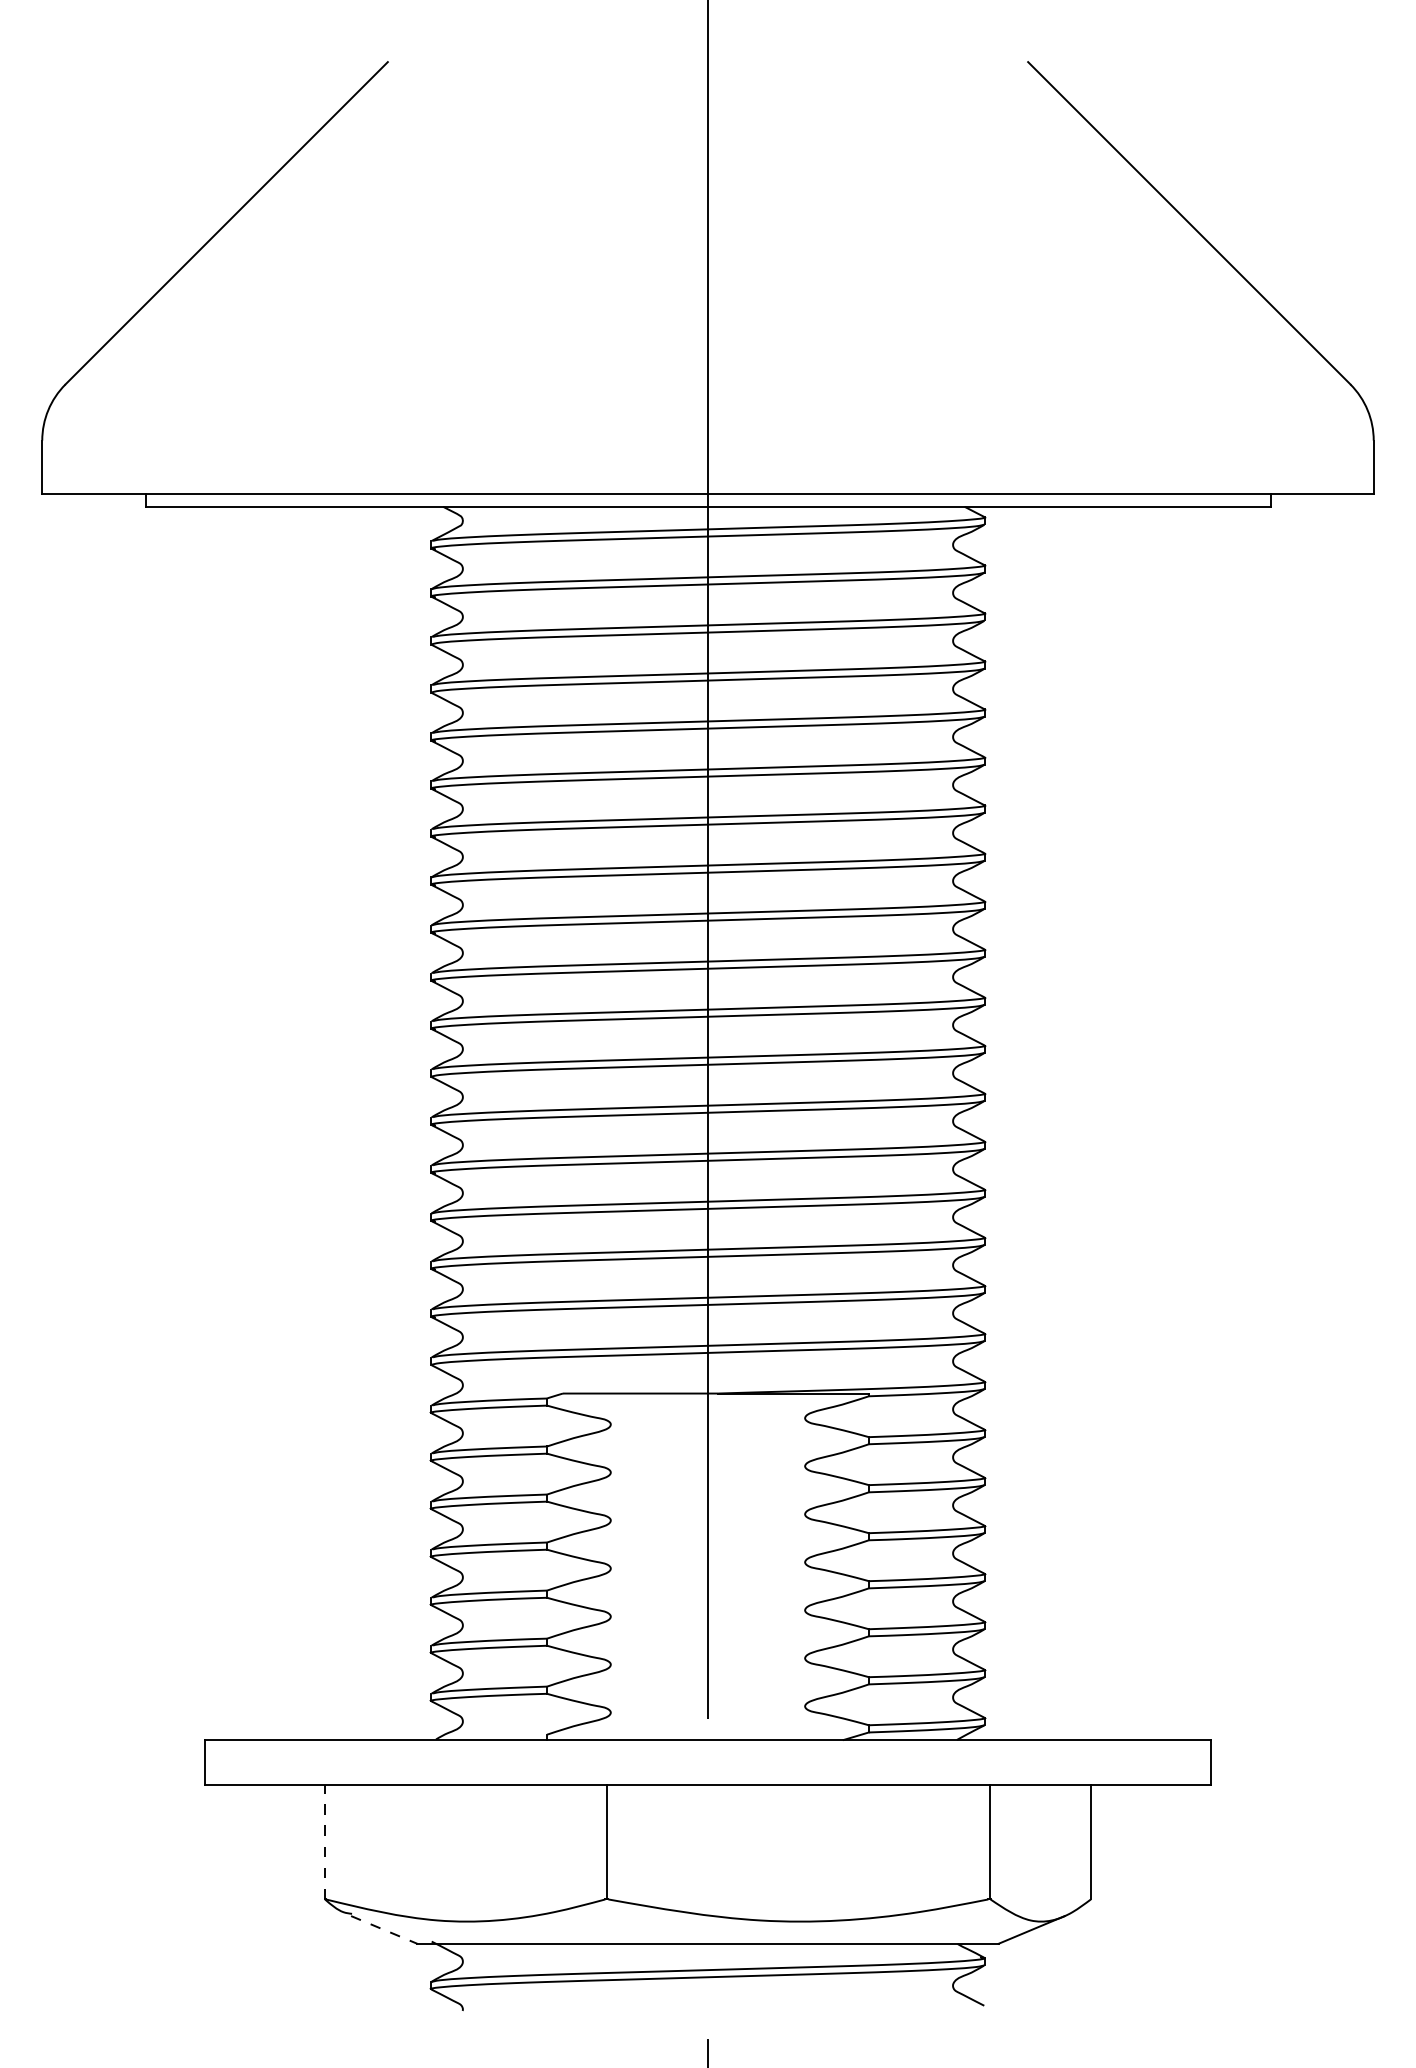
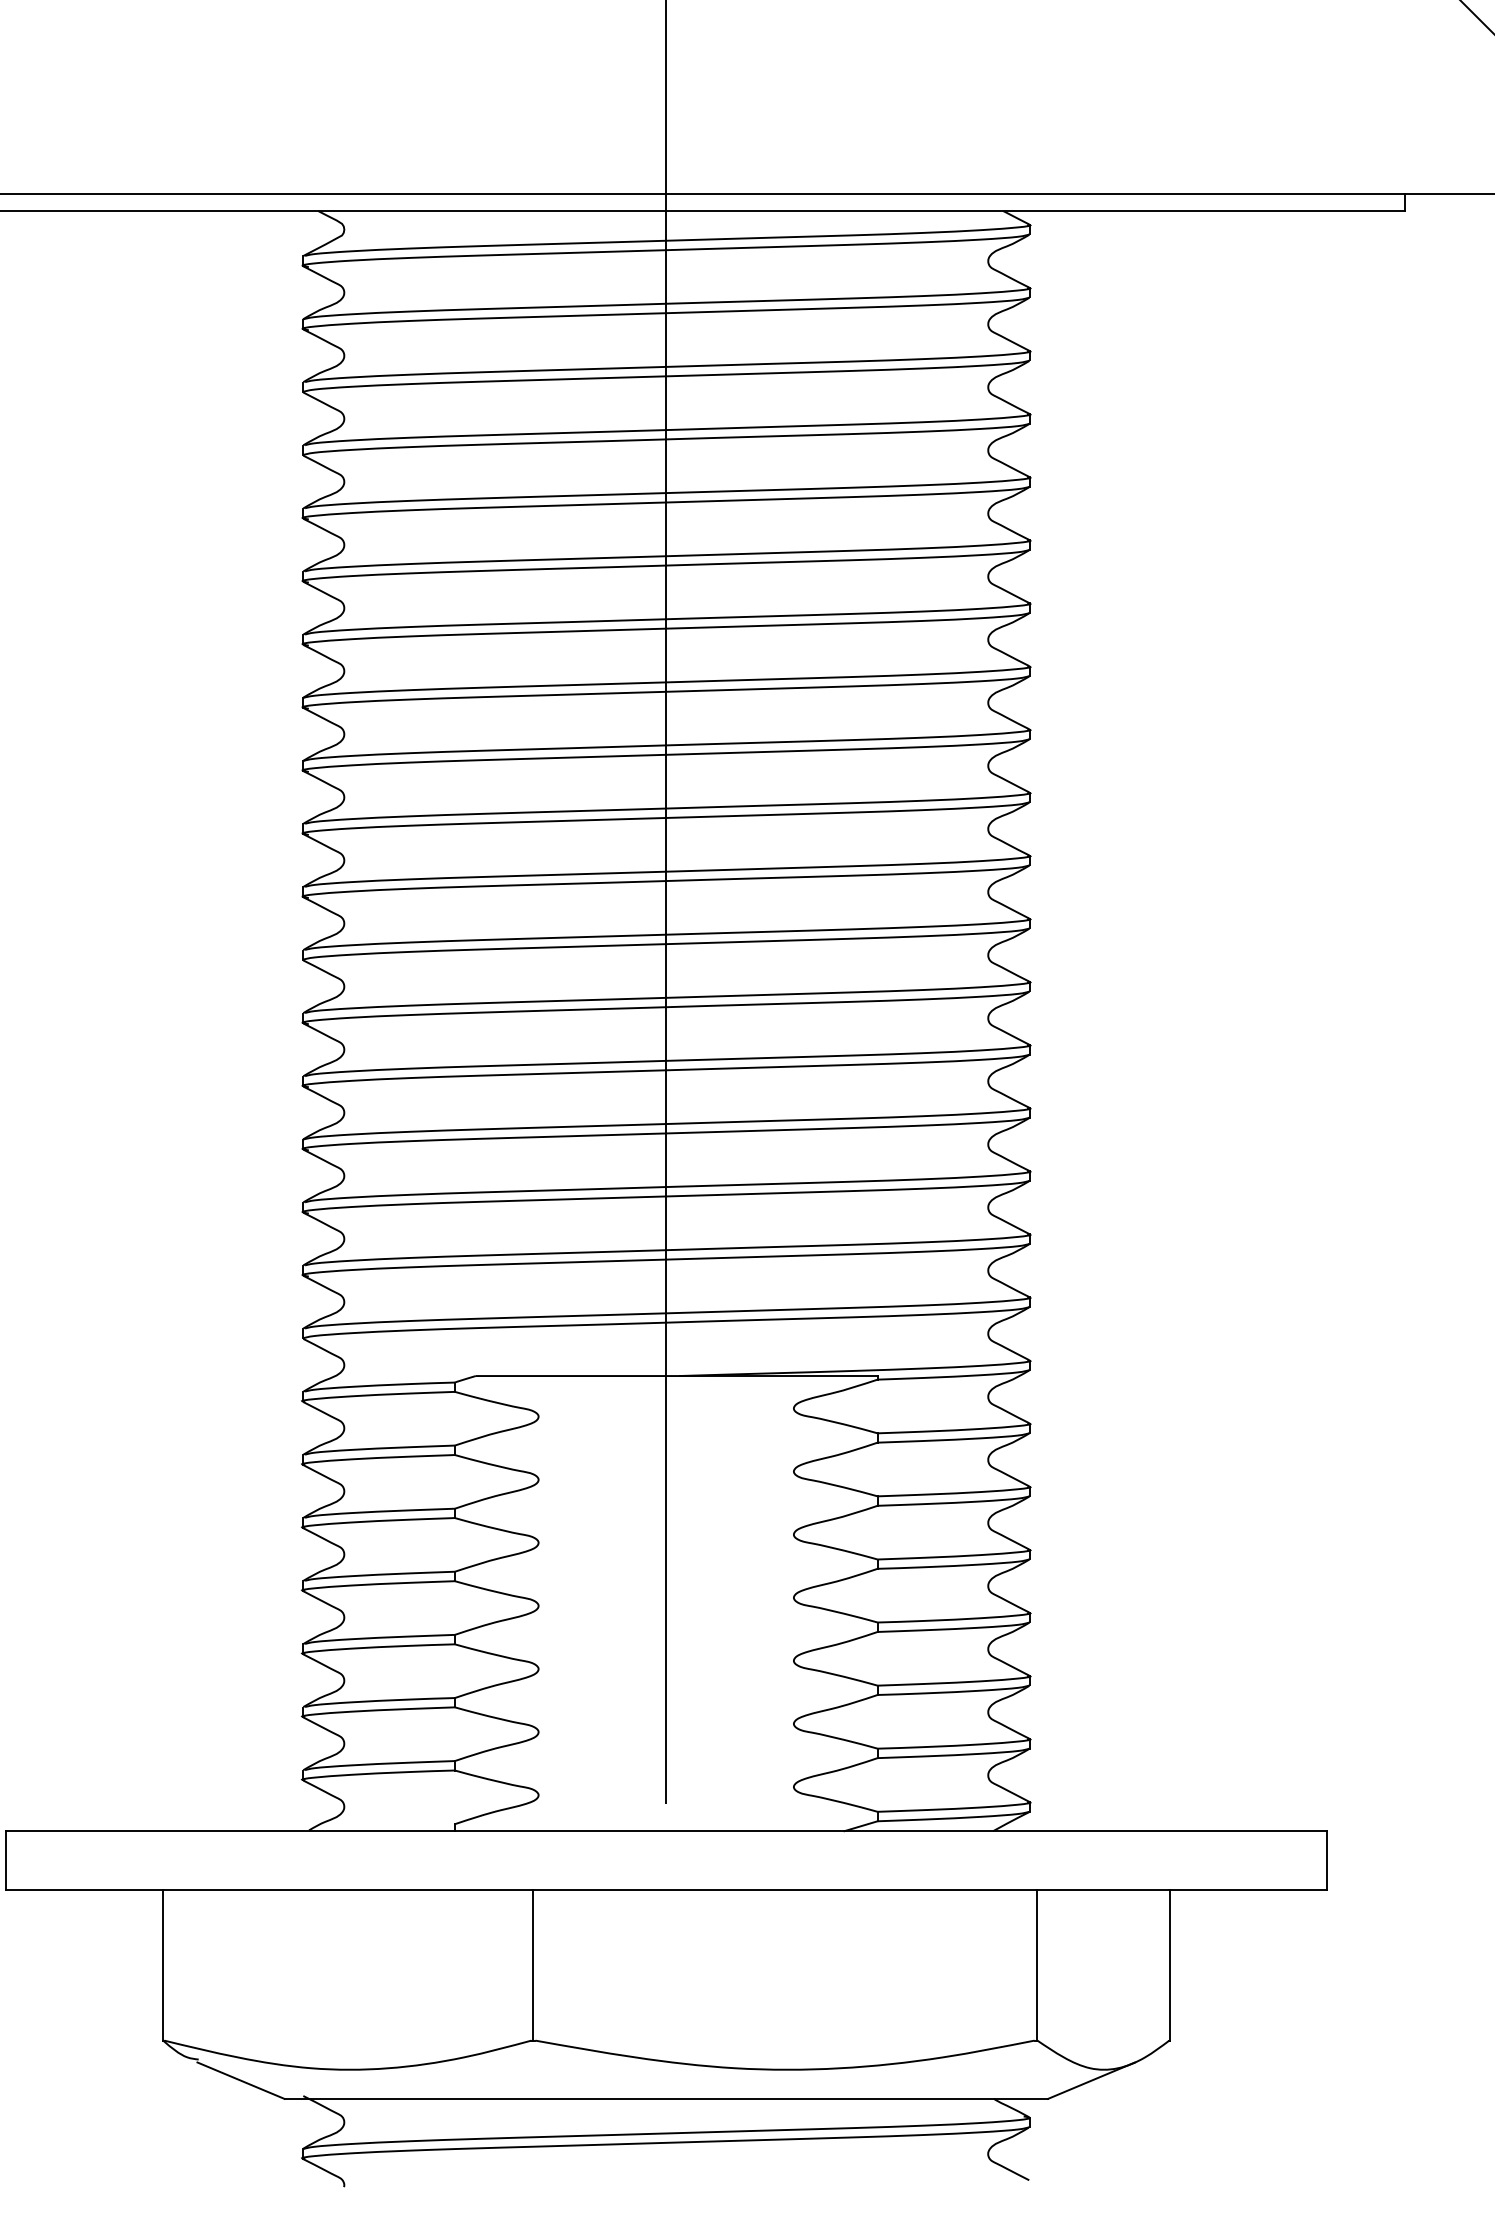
line: (324, 1841) -> (162, 1964), dashed -> solid
line: (384, 1929) -> (241, 2080), dashed -> solid

